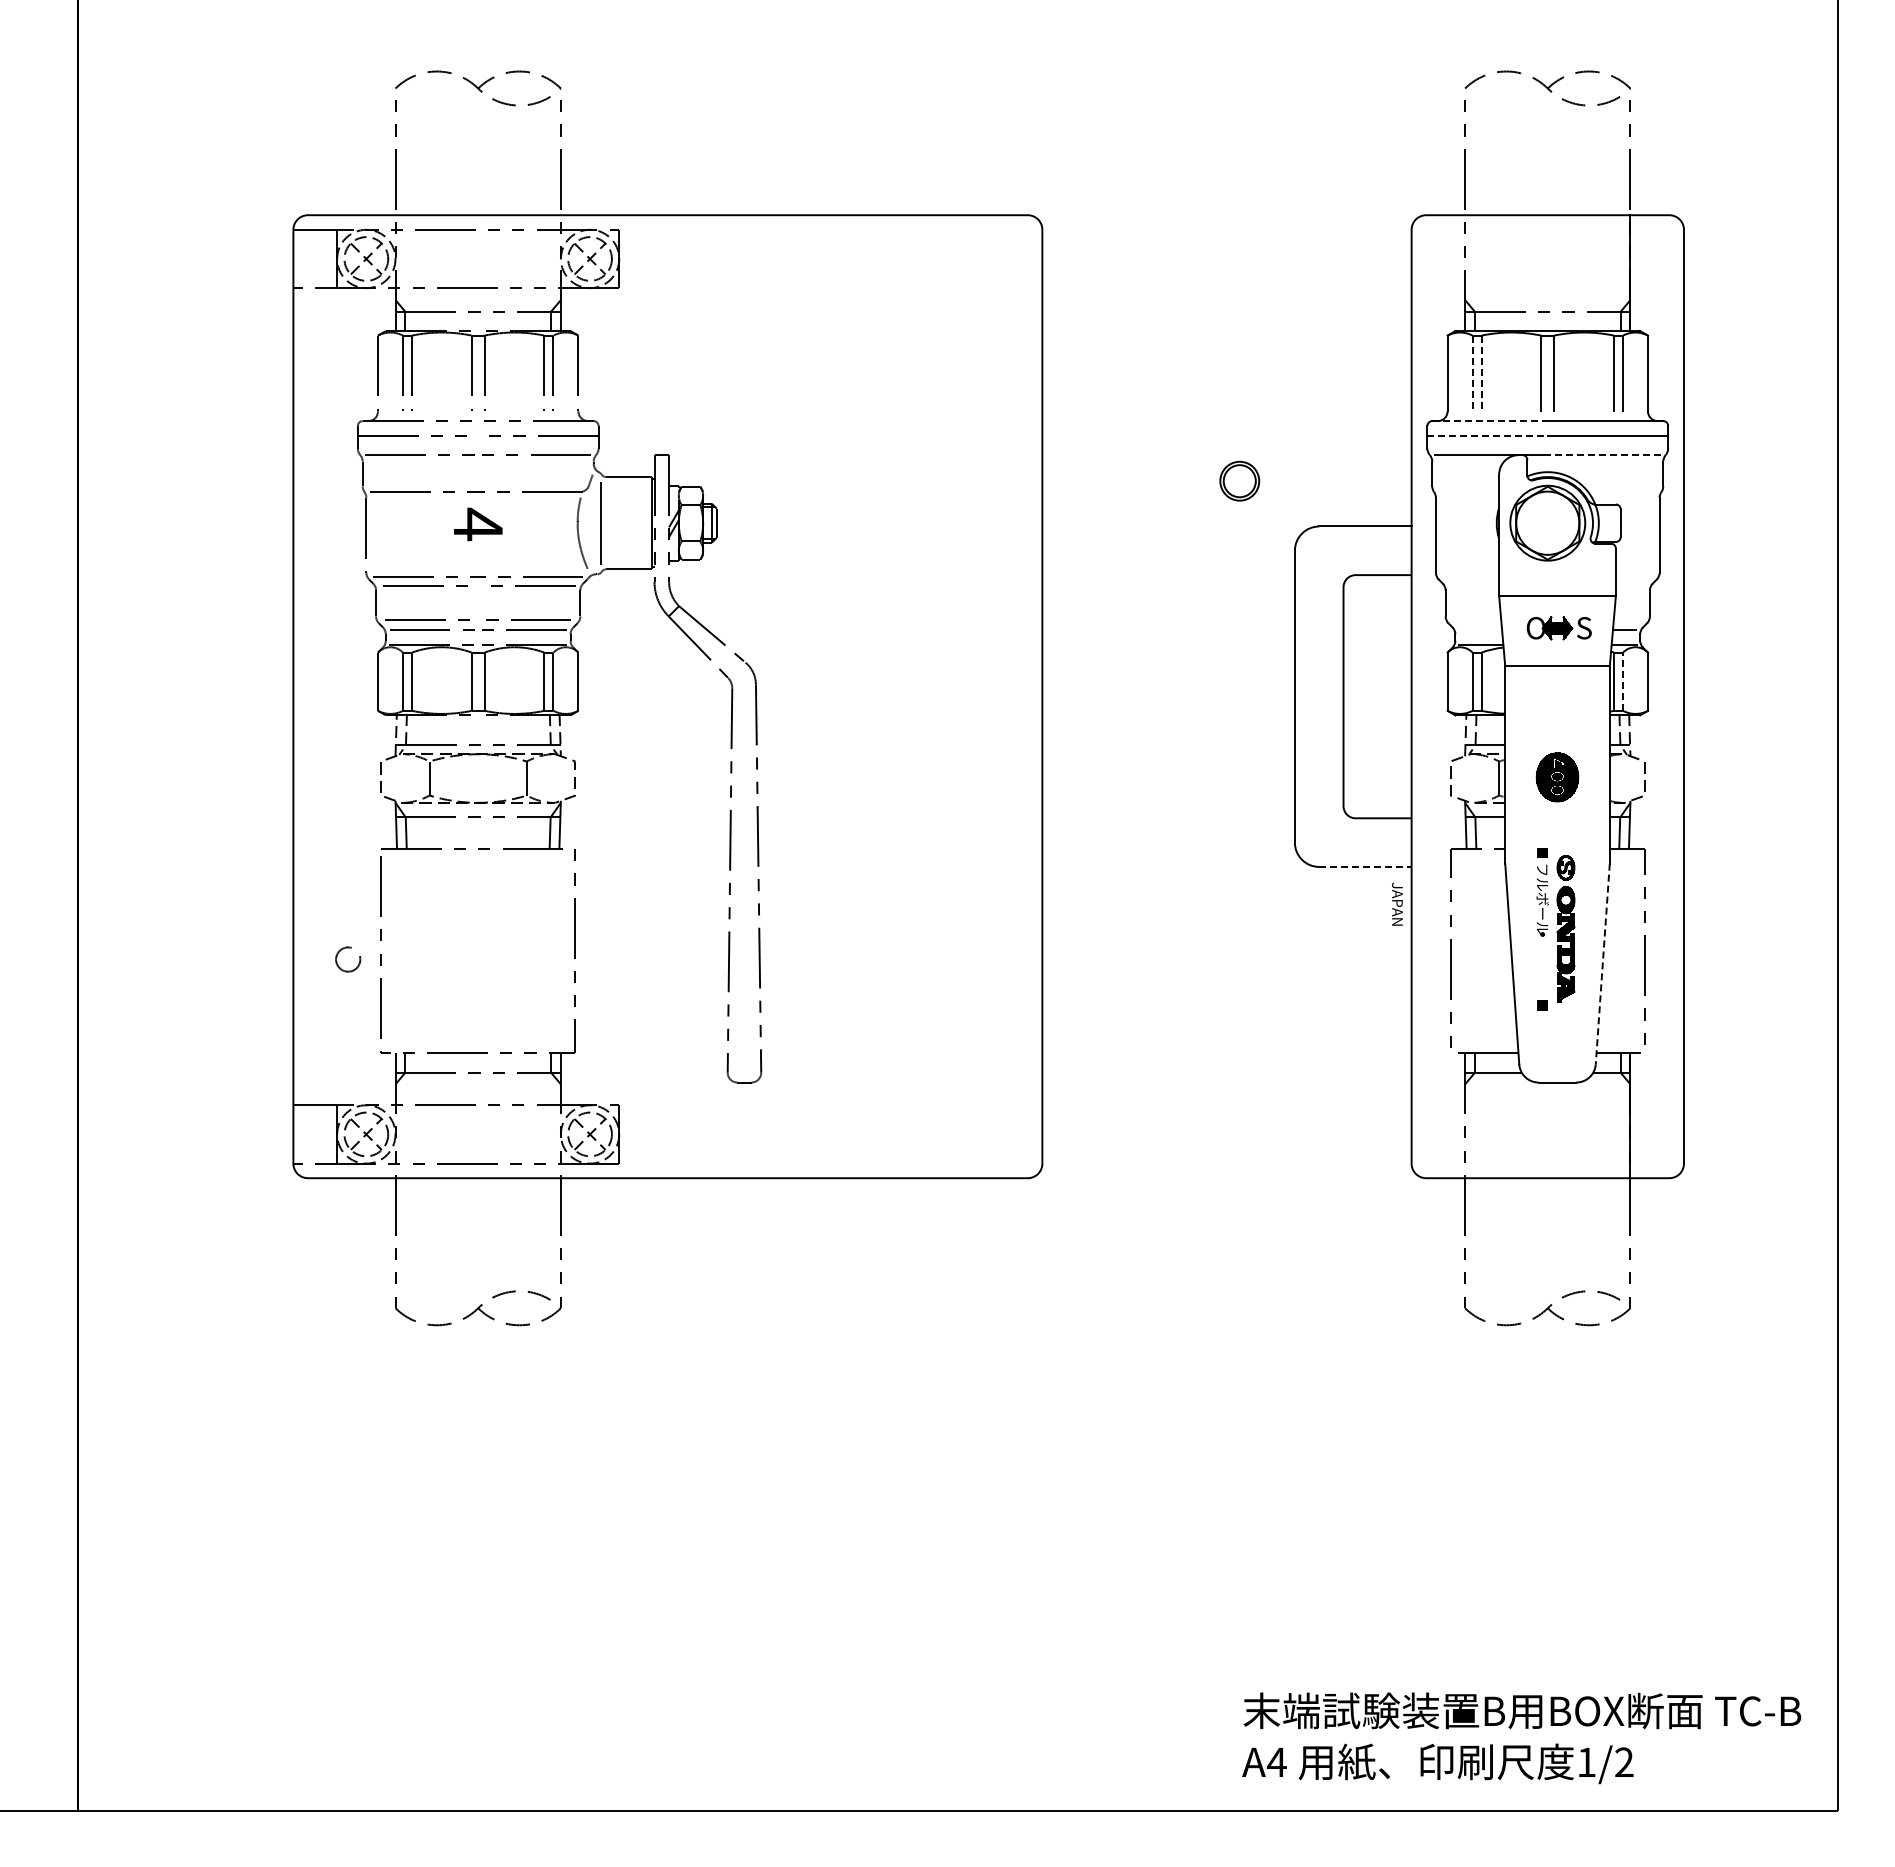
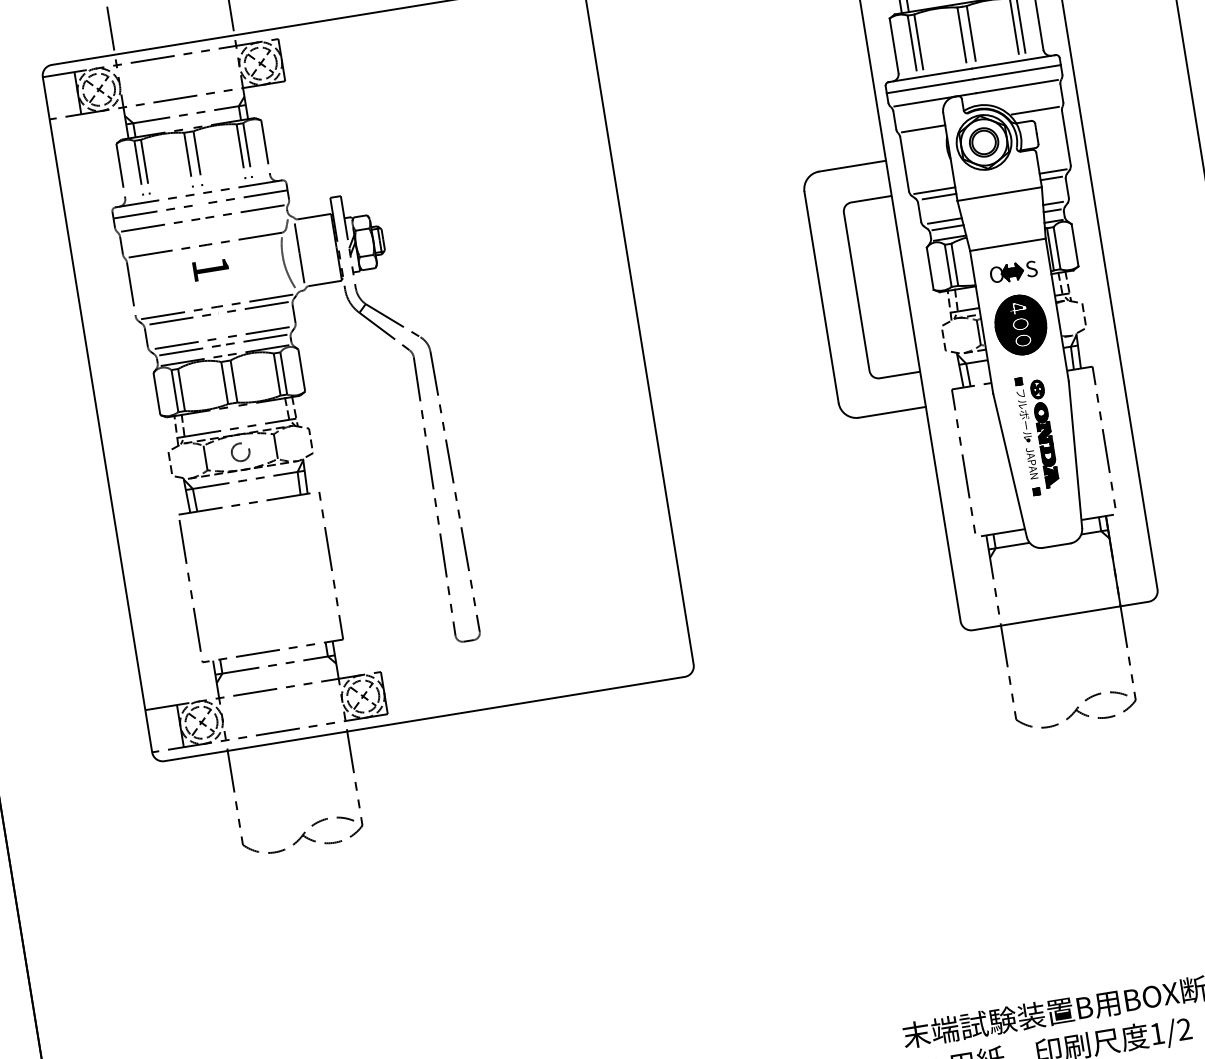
line: (1472, 373) -> (912, 43), dashed -> solid
line: (1481, 373) -> (918, 41), dashed -> solid
line: (1490, 421) -> (930, 75), dashed -> solid
line: (1488, 435) -> (930, 85), dashed -> solid
line: (1604, 455) -> (1017, 86), dashed -> solid
part: (1239, 480) -> (983, 141), moved
line: (1469, 491) -> (923, 128), added
line: (1623, 491) -> (1035, 110), added
text: (478, 524) -> (211, 268), 4 -> 1
line: (1470, 577) -> (934, 190), added
line: (1634, 577) -> (1053, 171), added
line: (1475, 586) -> (939, 196), added
line: (1630, 586) -> (1051, 178), added
line: (1477, 620) -> (944, 221), added
line: (1627, 620) -> (1053, 203), added
part: (1558, 628) -> (1013, 272), moved
line: (1480, 630) -> (948, 227), added
line: (1623, 681) -> (1057, 248), dashed -> solid
part: (1557, 777) -> (1020, 325), size x1.67
line: (1365, 866) -> (892, 411), dashed -> solid
text: (1397, 903) -> (1032, 462), moved
circle: (348, 959) -> (240, 452), moved
line: (1602, 964) -> (1075, 455), dashed -> solid

